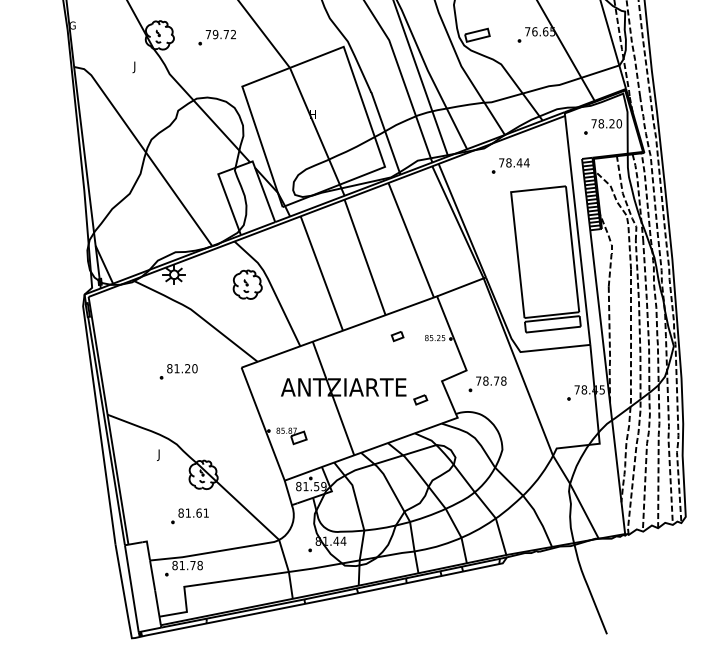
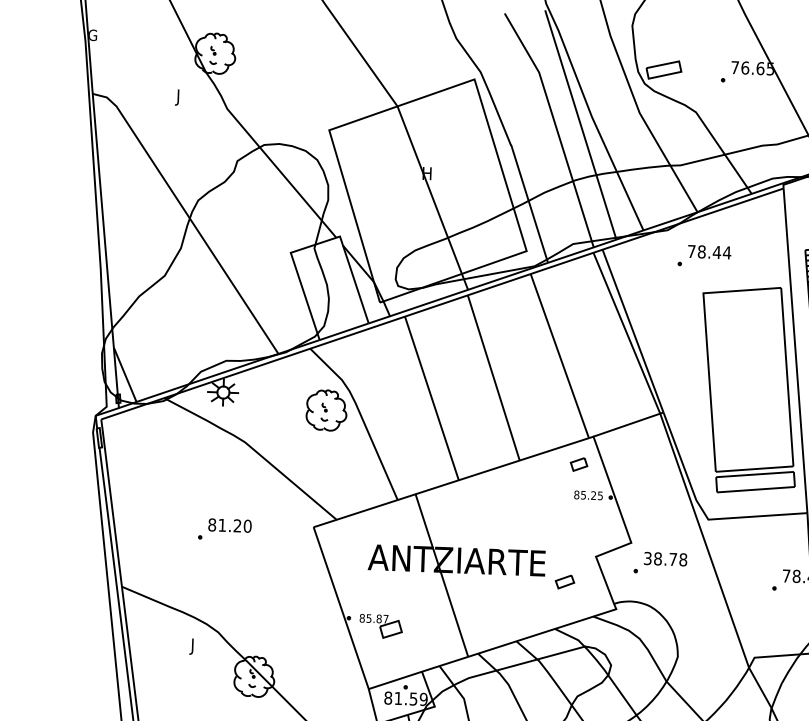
part: (216, 37) -> (295, 59), removed
part: (397, 336) -> (578, 464), moved
text: (478, 380) -> (647, 557), 78.78 -> 38.78

